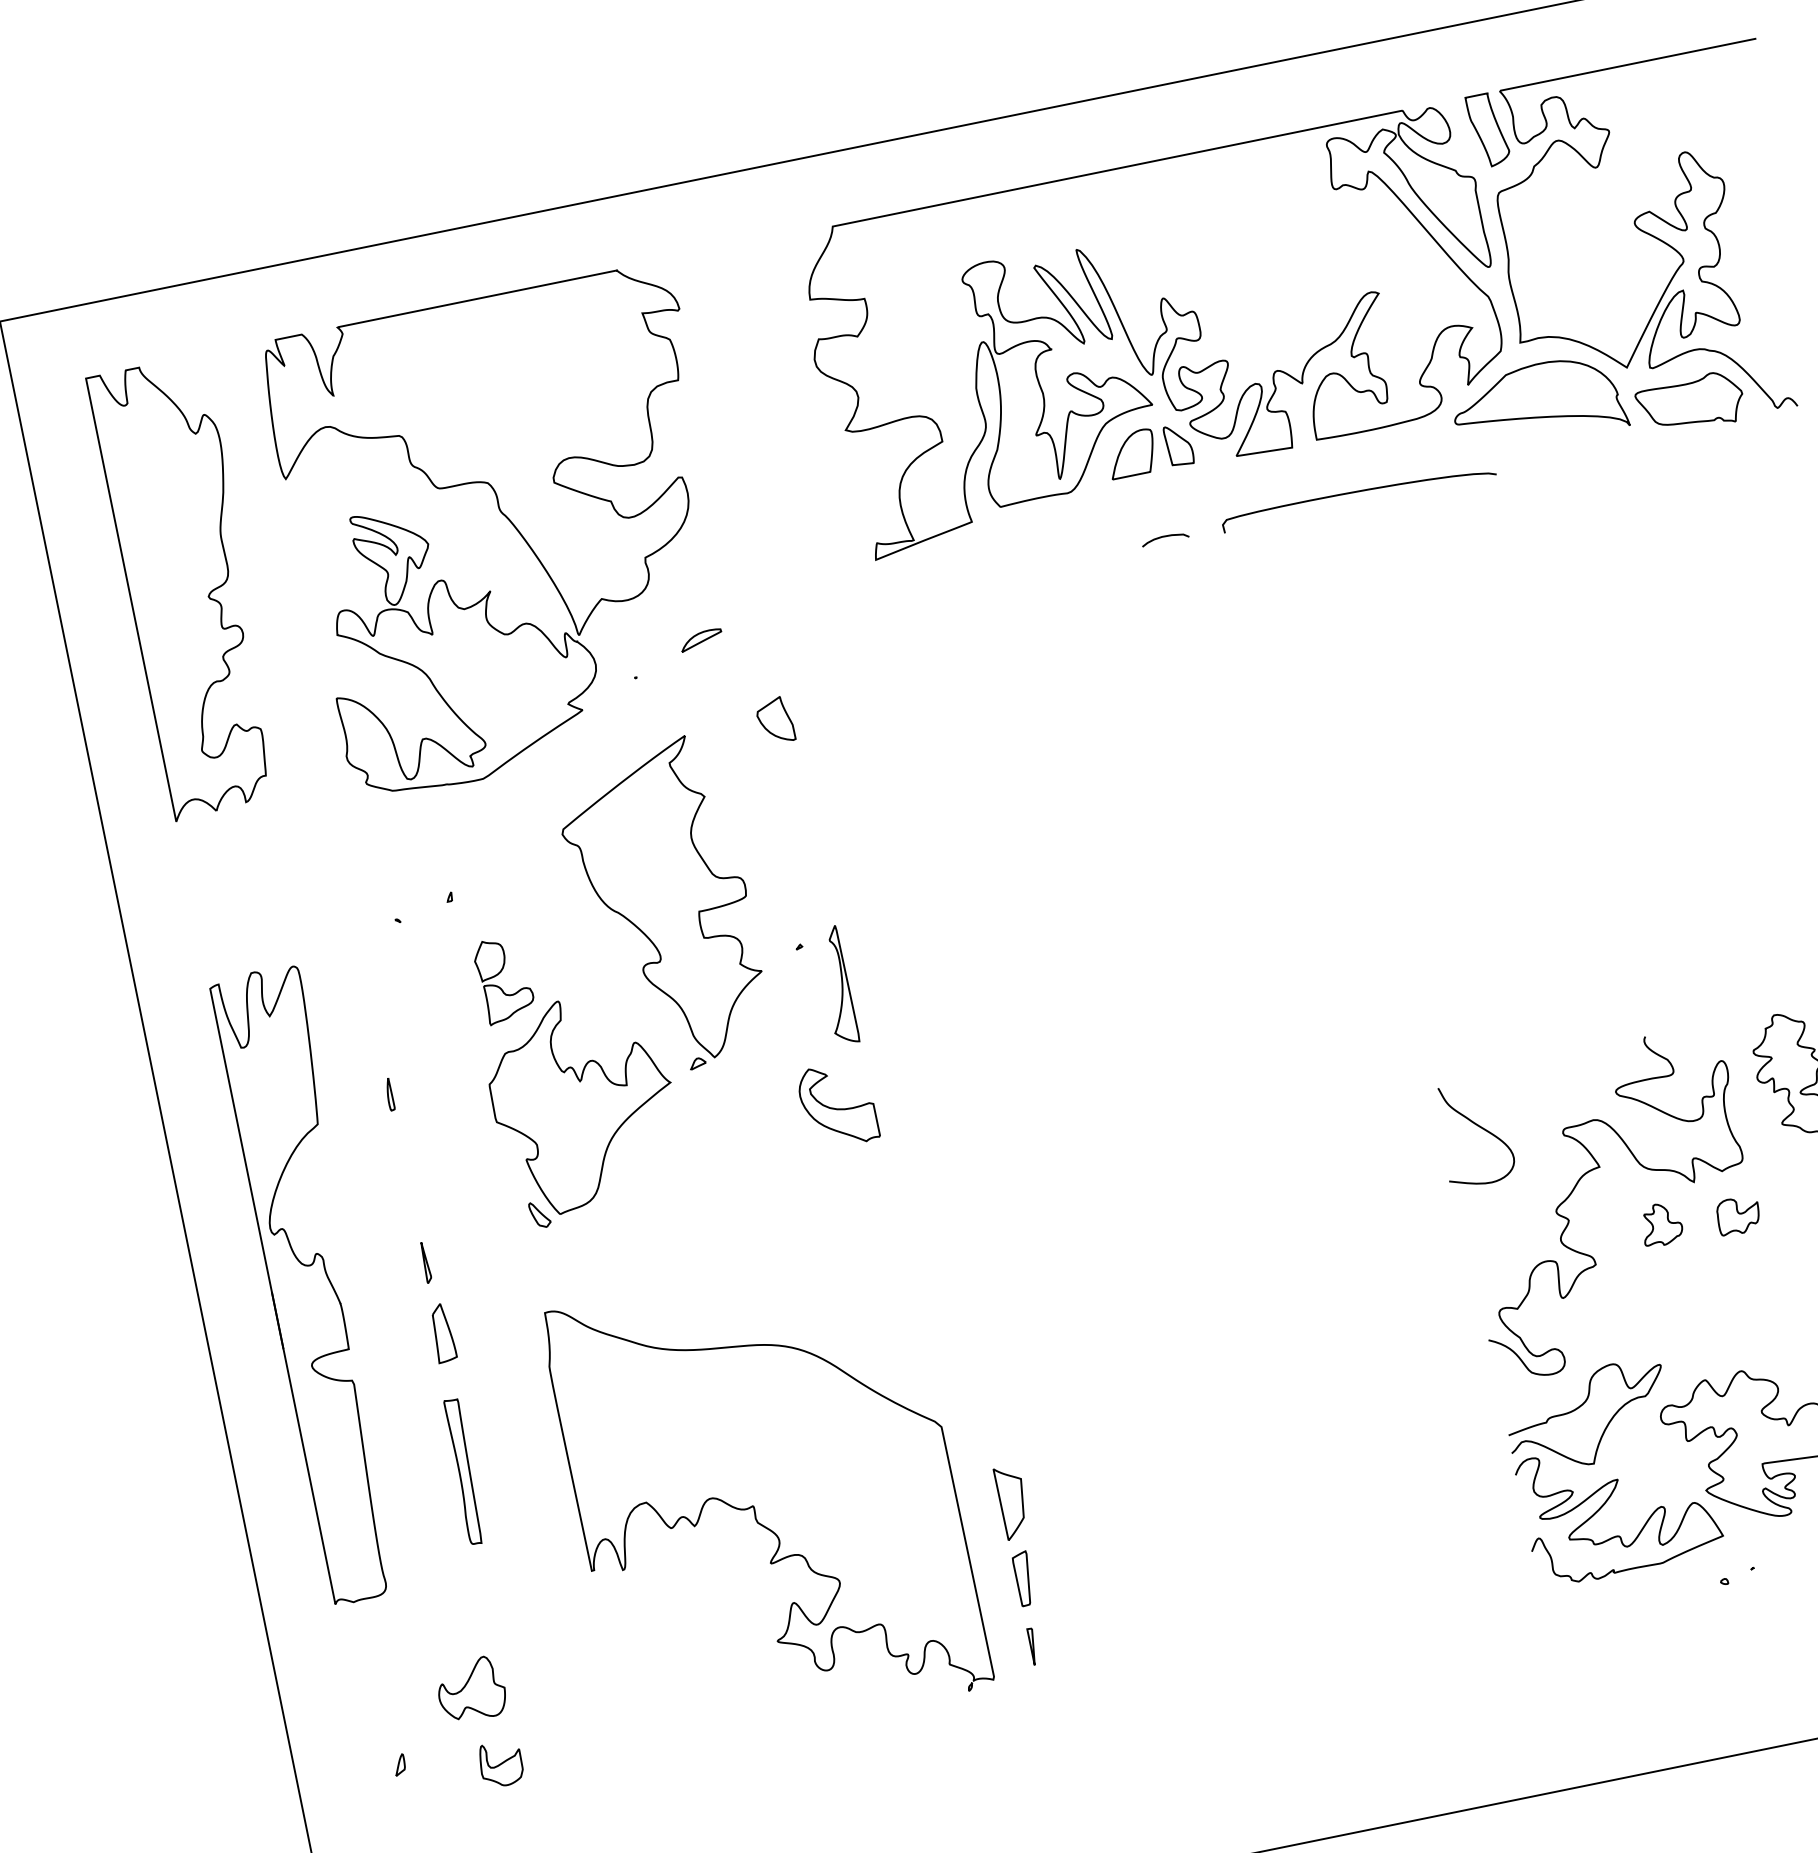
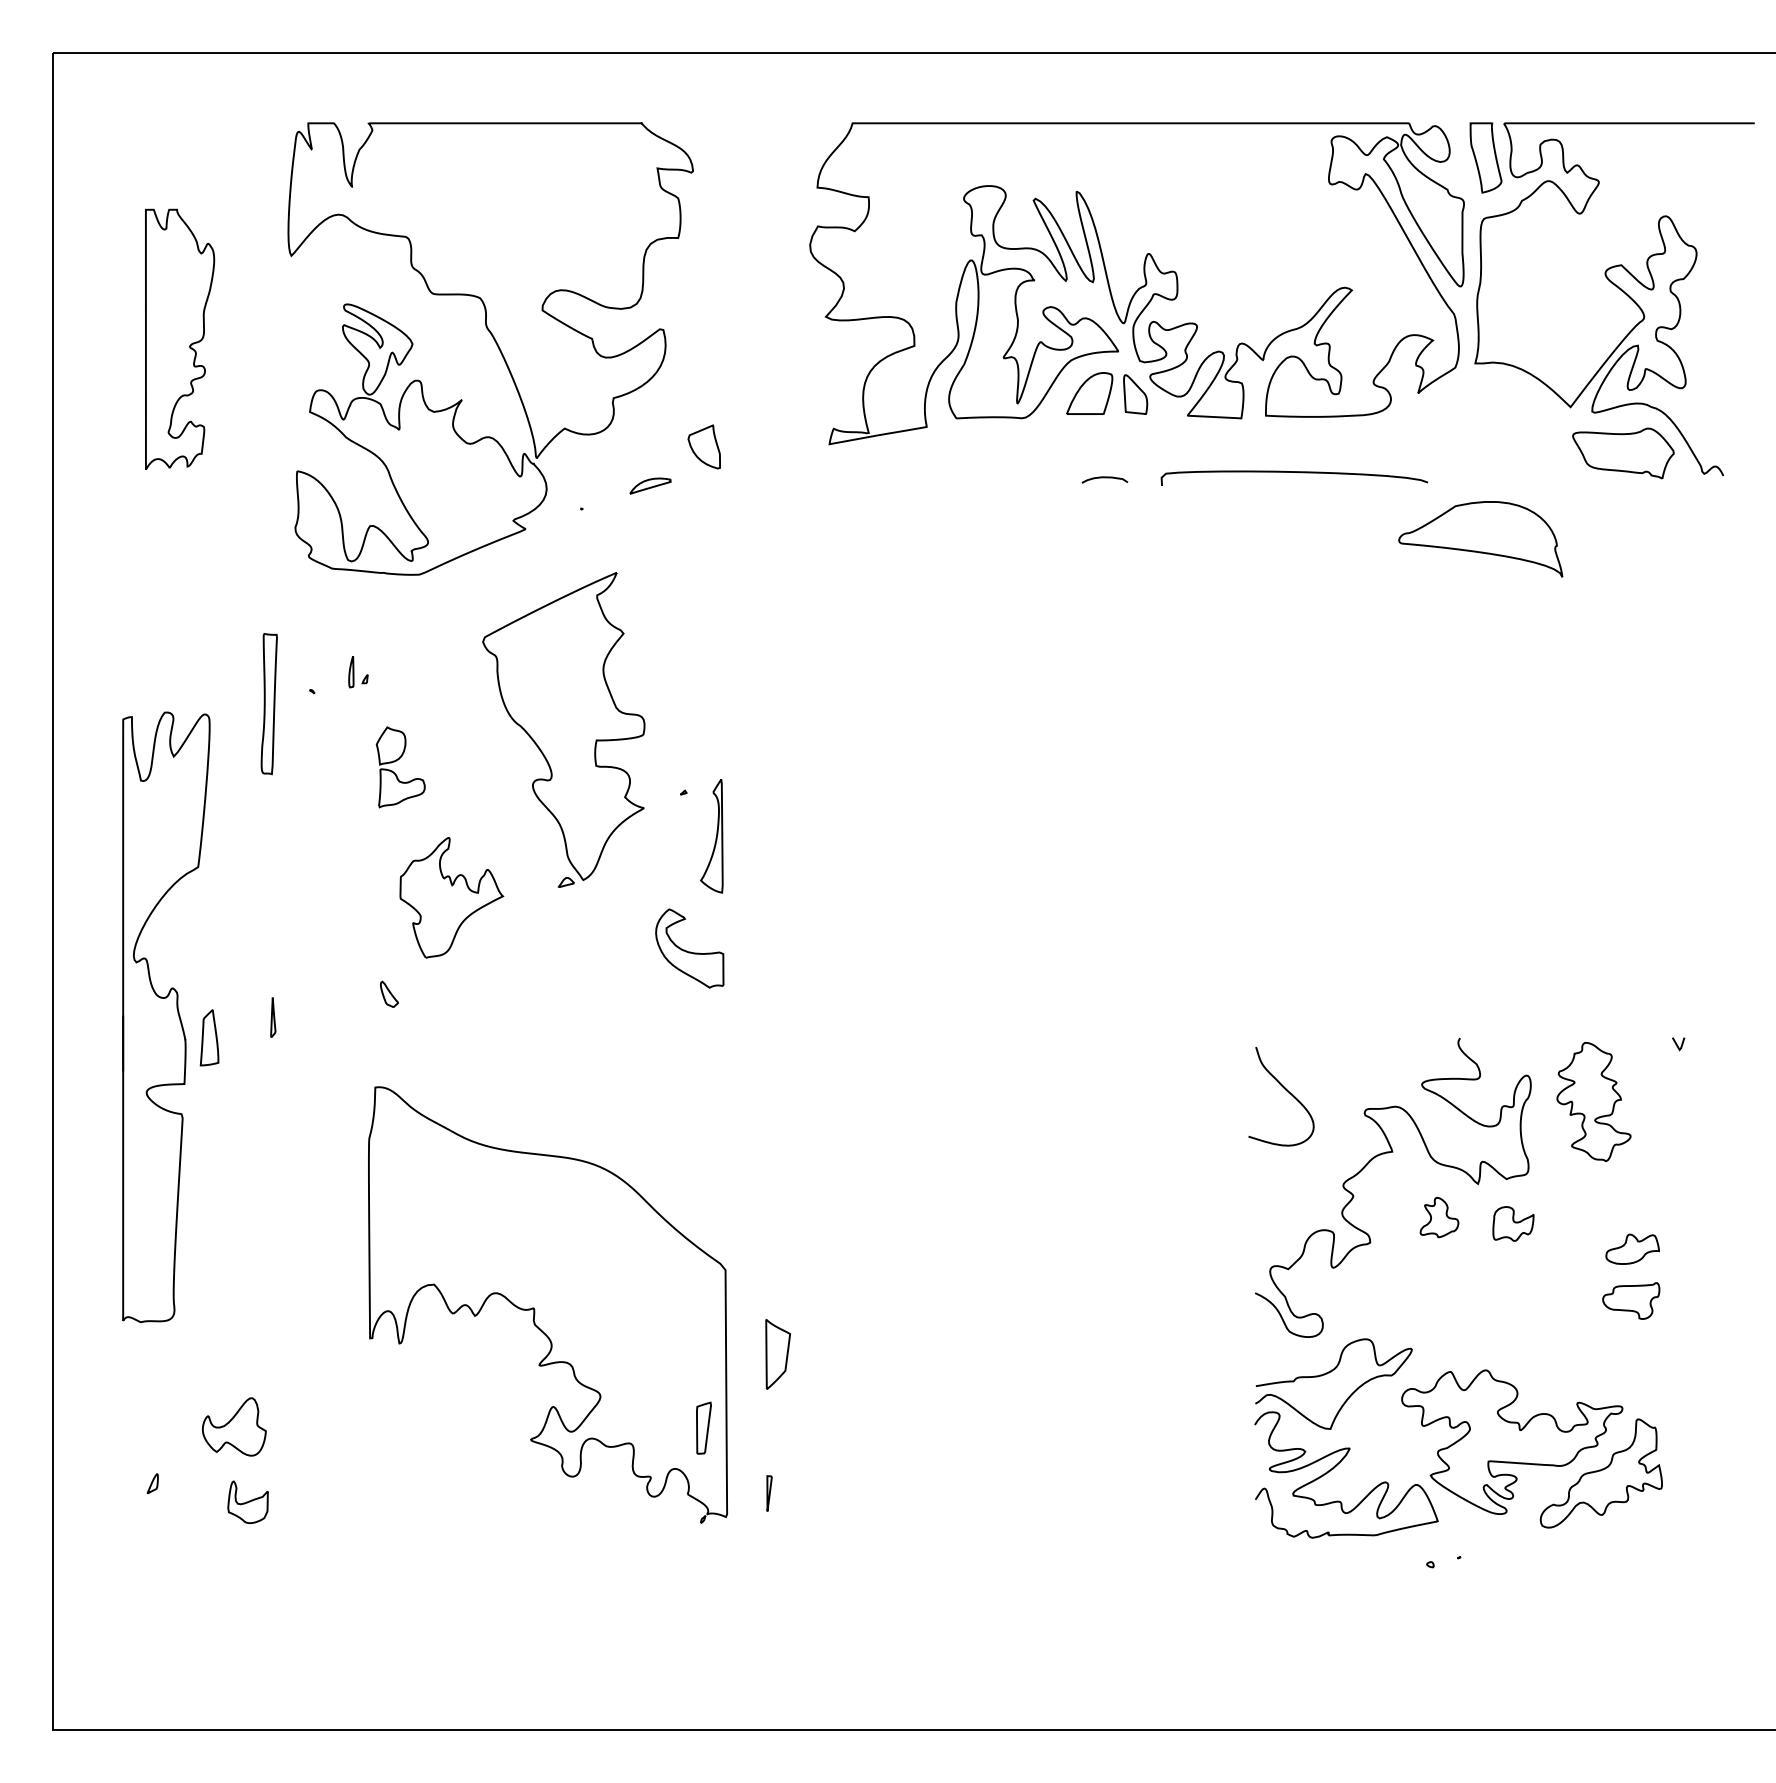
part: (1538, 404) -> (1480, 539), moved
part: (188, 588) -> (179, 339), size x0.6
part: (774, 720) -> (703, 446), moved
part: (389, 1095) -> (351, 672), moved
part: (583, 1102) -> (451, 897), size x0.6
part: (442, 1332) -> (209, 1037), moved
part: (463, 1472) -> (268, 704), moved
part: (1023, 1578) -> (703, 1427), moved

